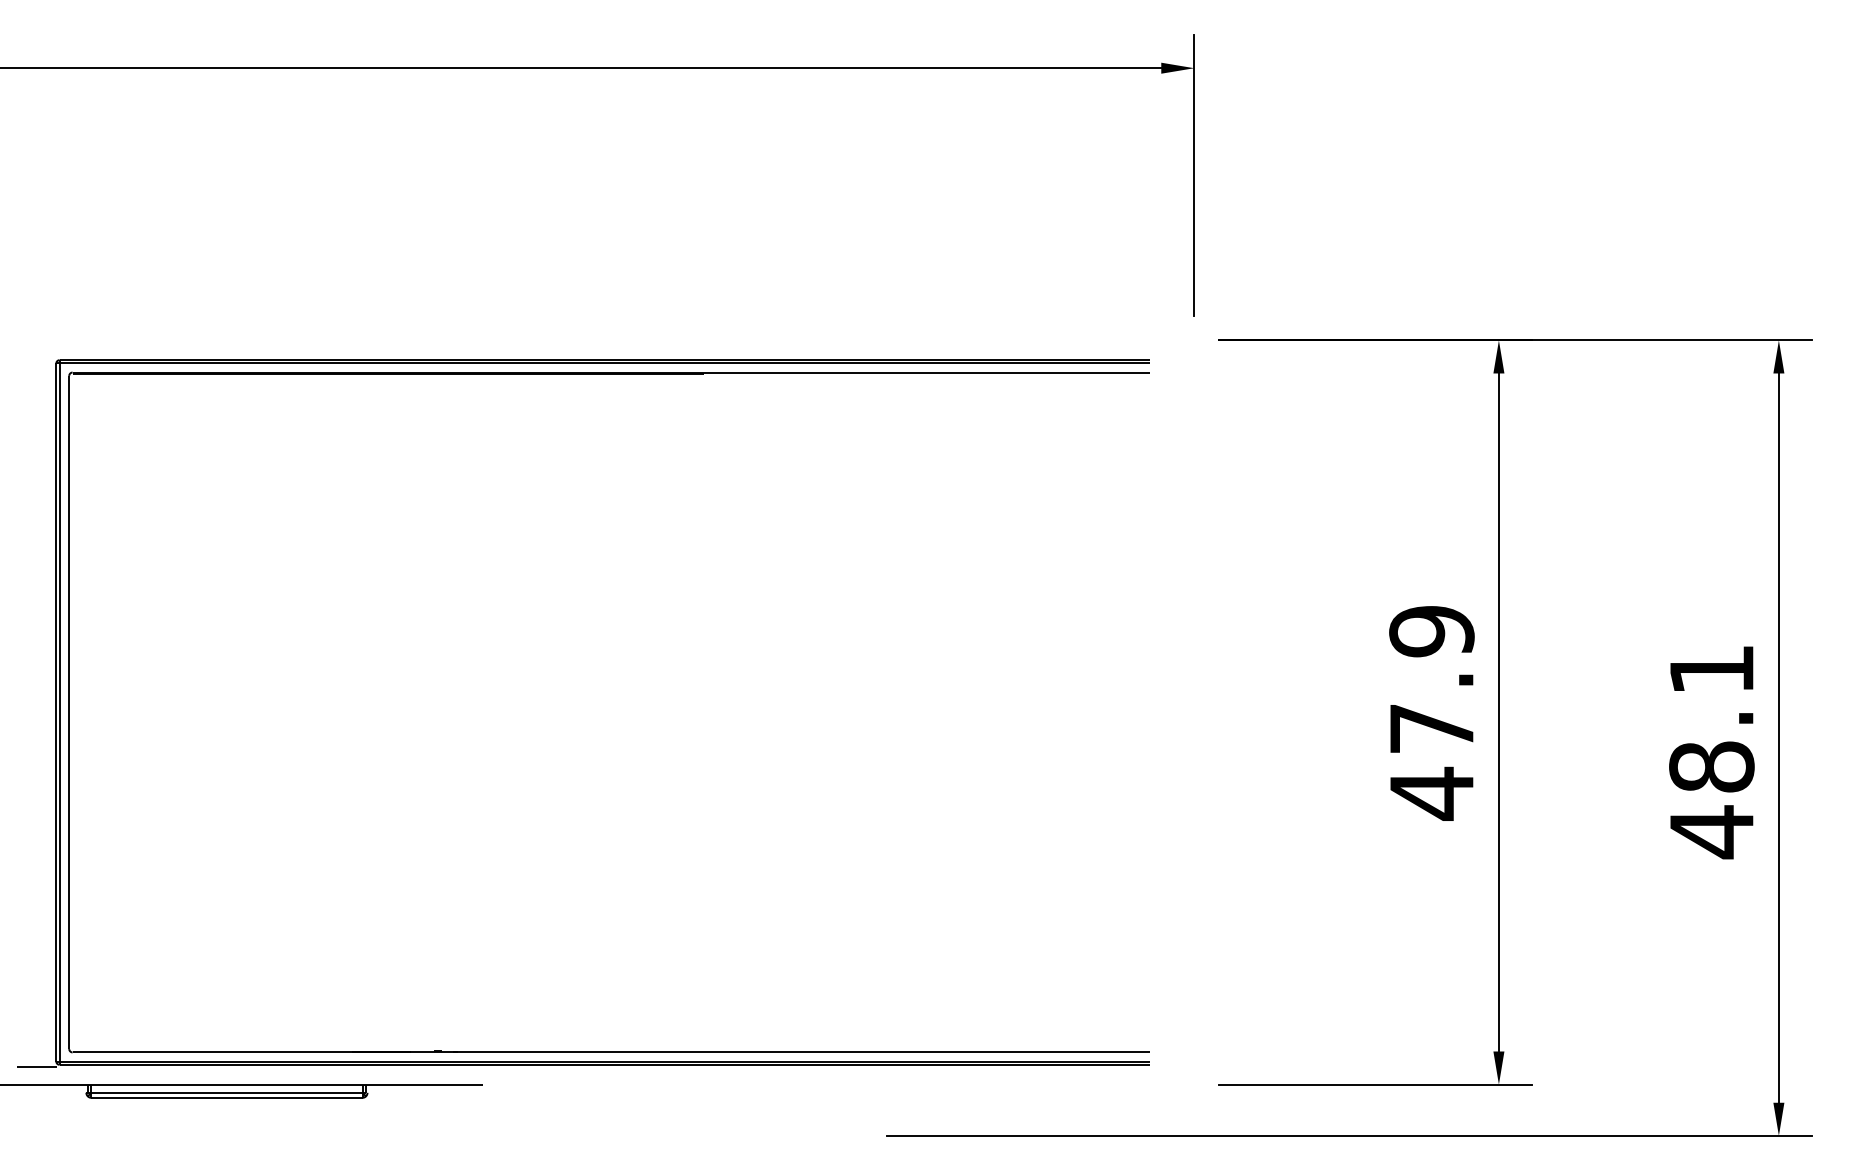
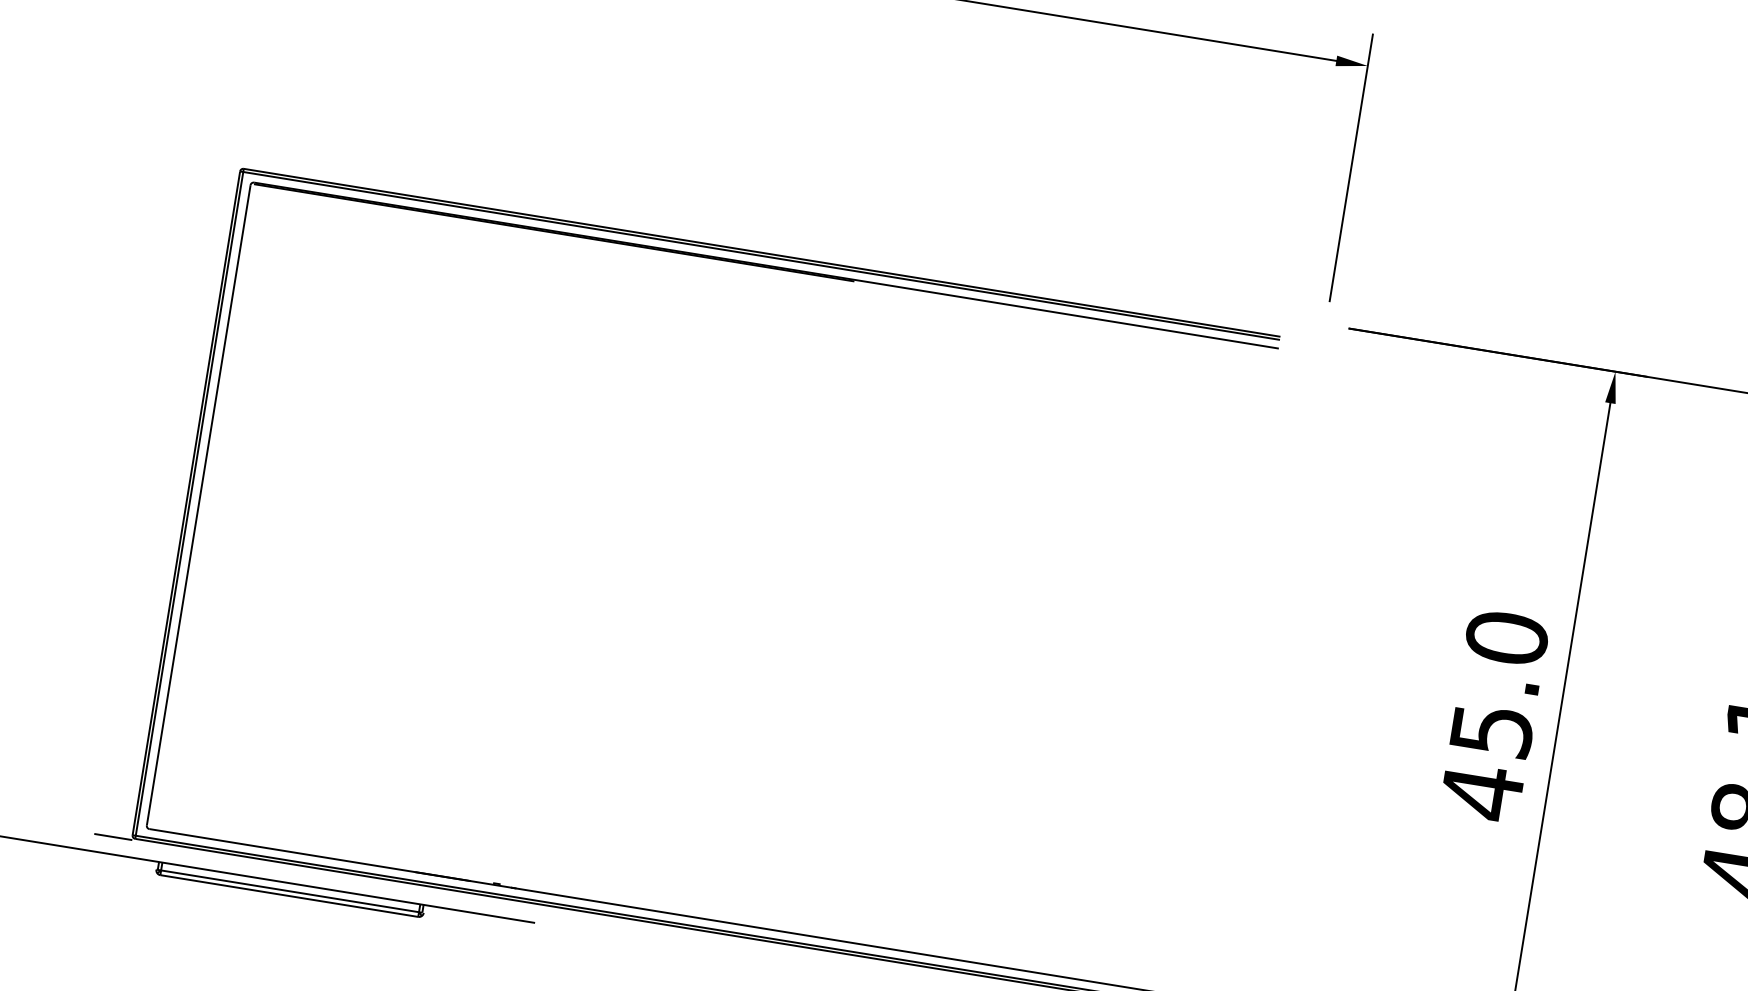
text: (1431, 679) -> (1499, 683), 47.9 -> 45.0

